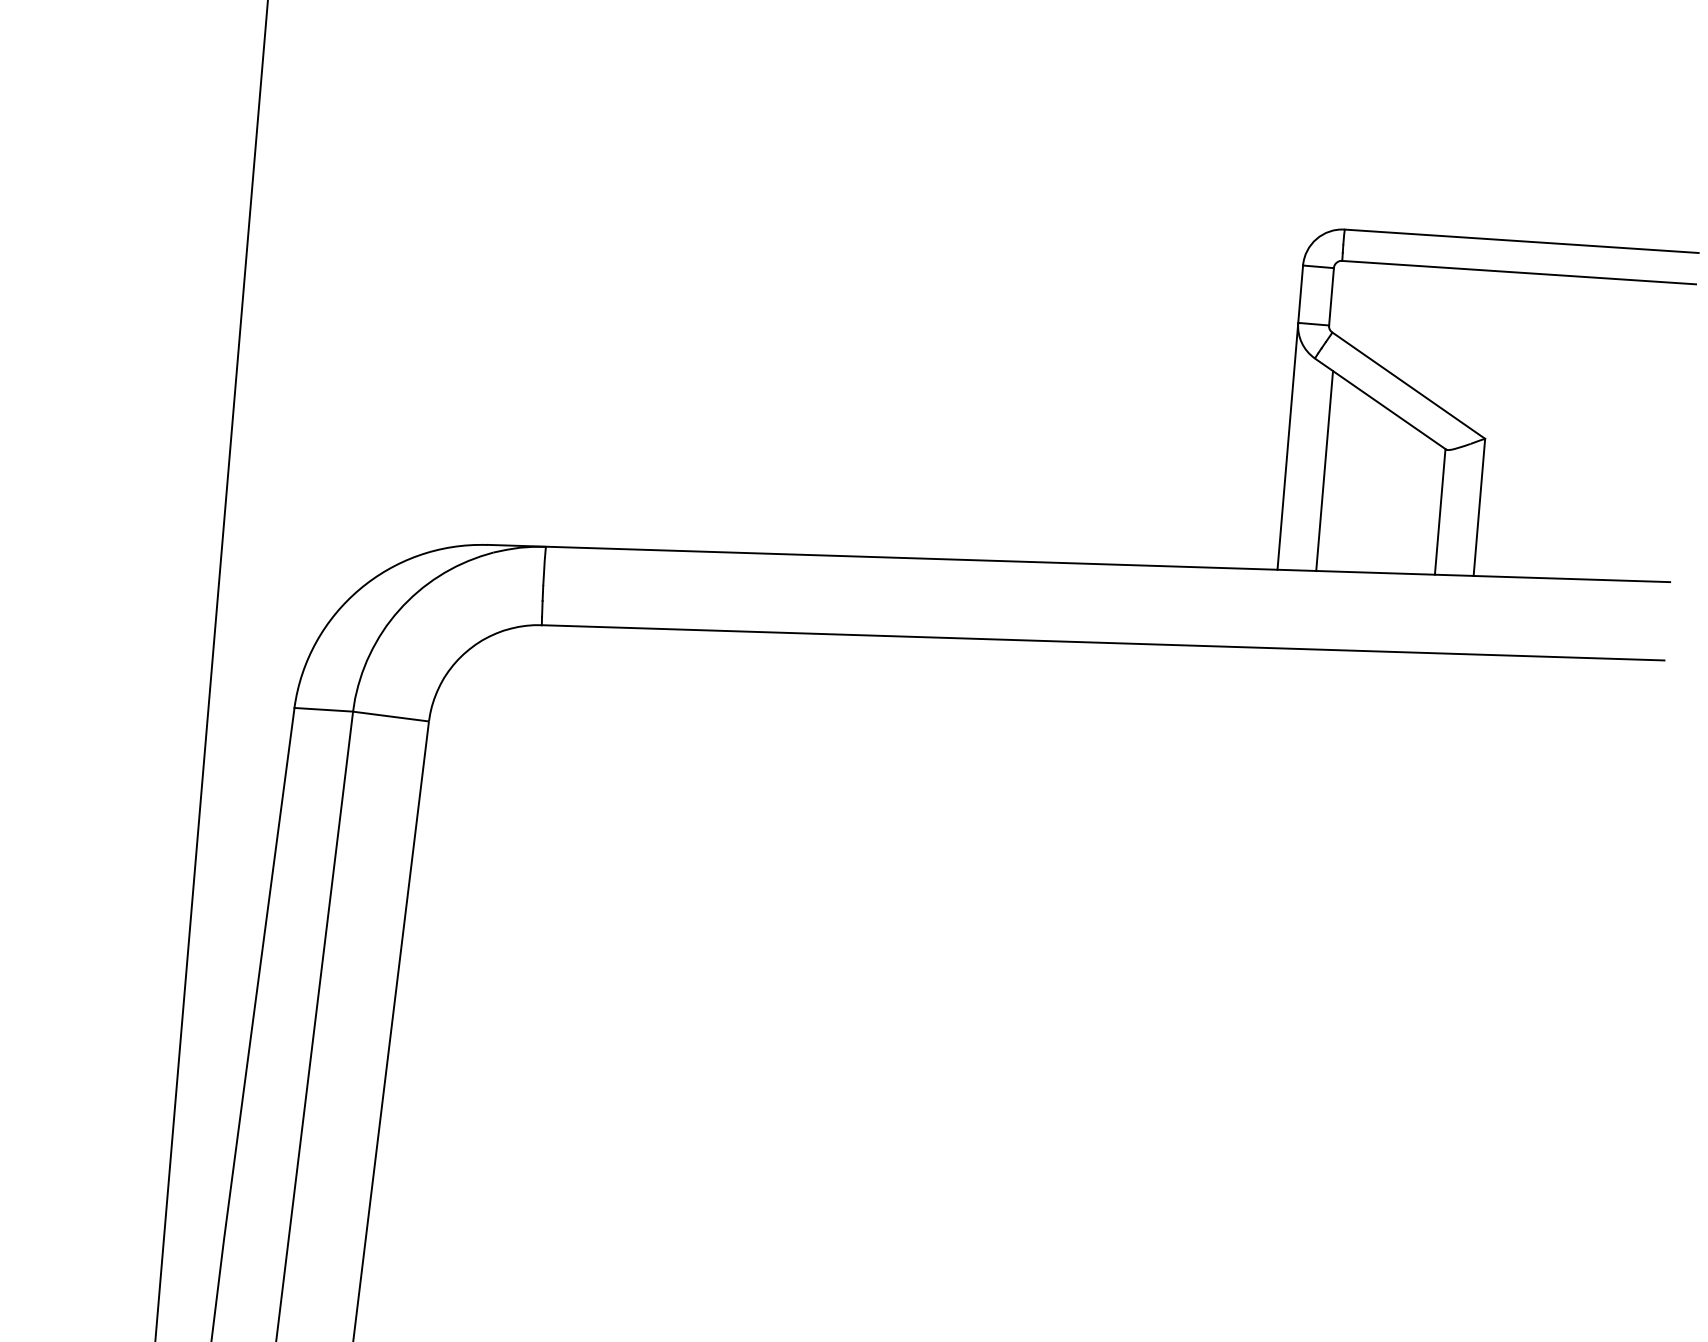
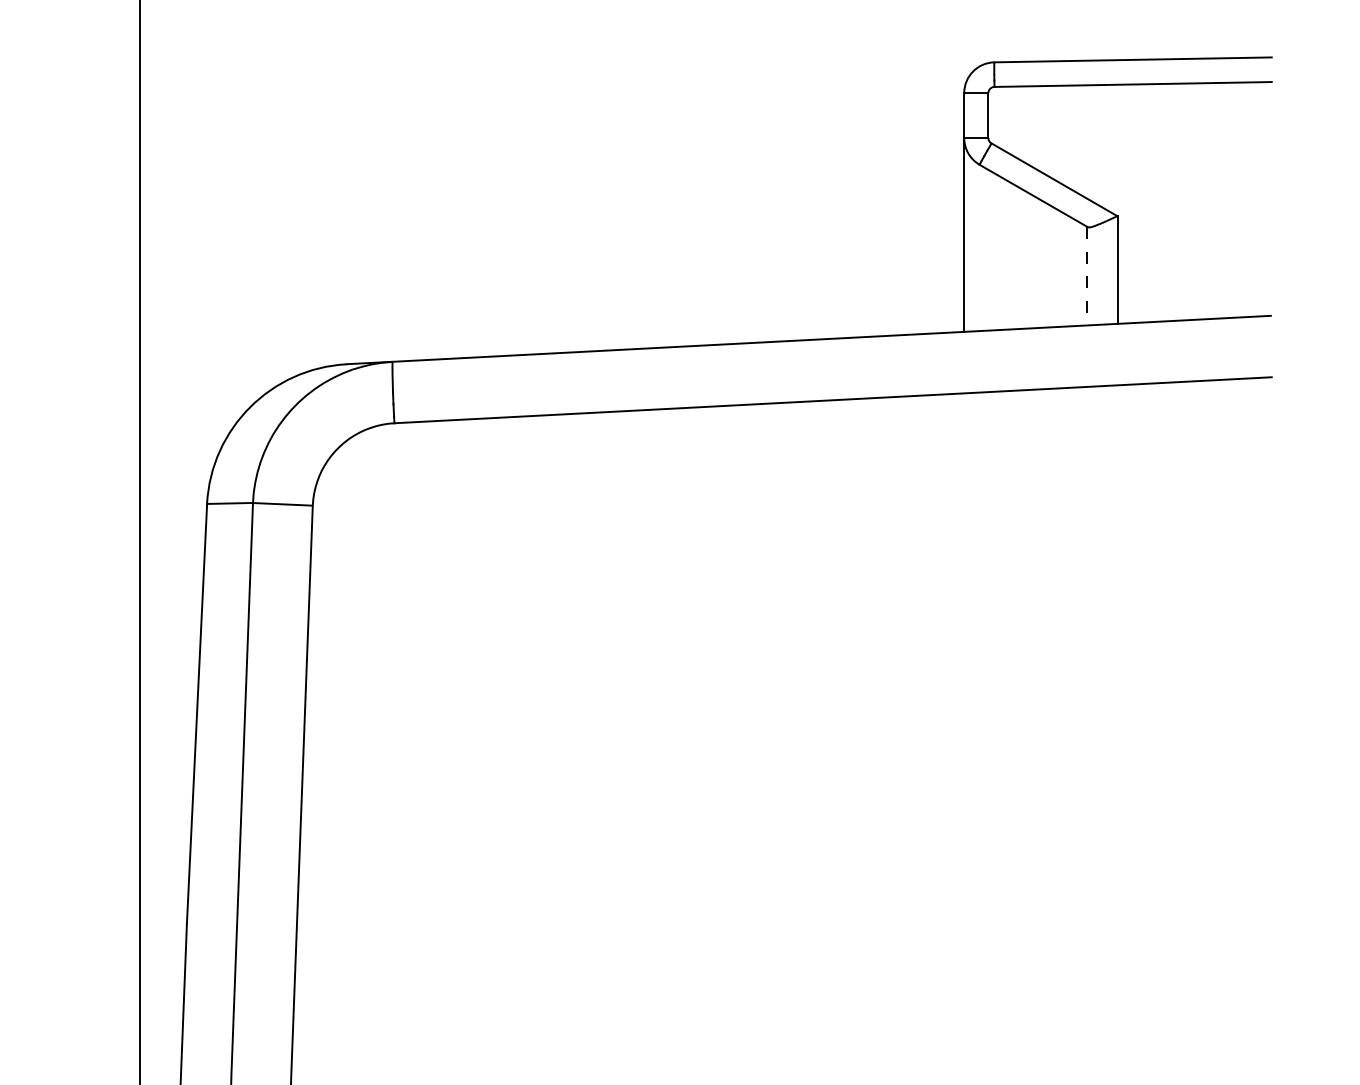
line: (1324, 470) -> (994, 251), removed
line: (1440, 512) -> (1087, 276), solid -> dashed

